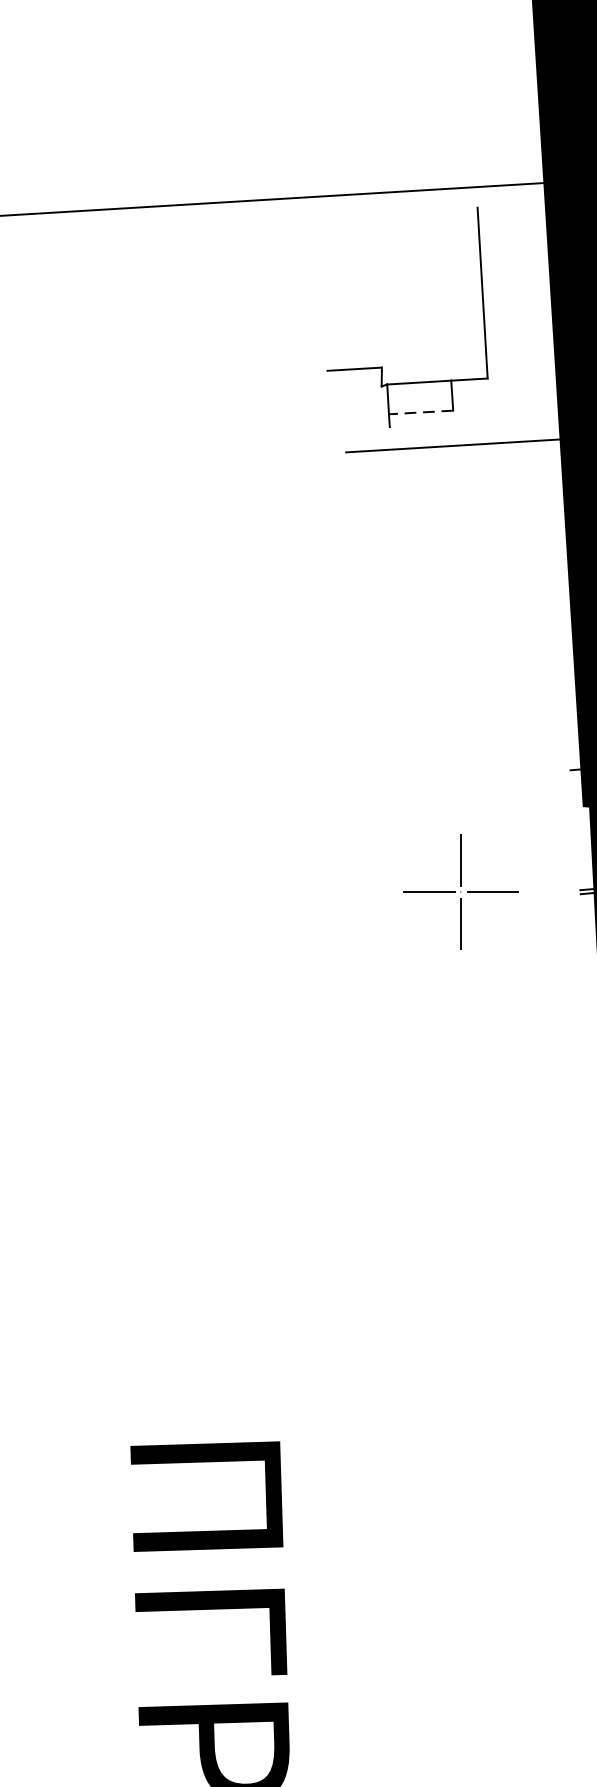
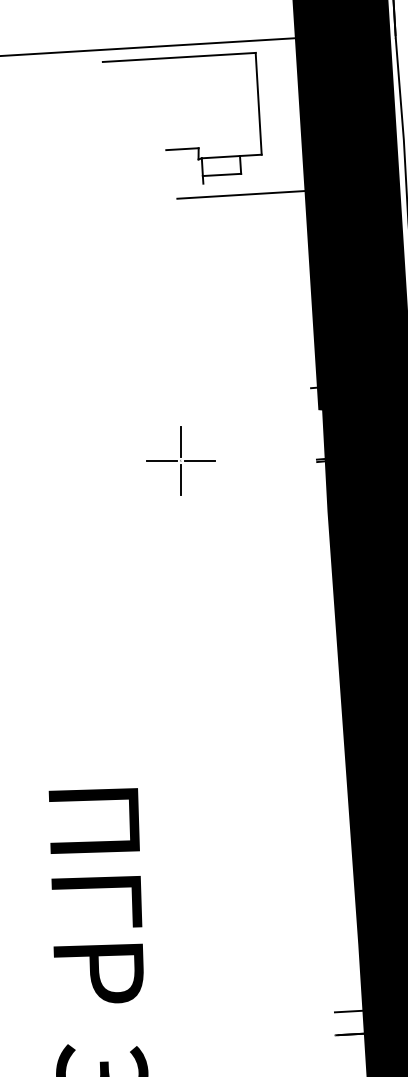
line: (348, 213) -> (178, 56), added
line: (420, 411) -> (221, 174), dashed -> solid
part: (460, 891) -> (180, 460), moved

